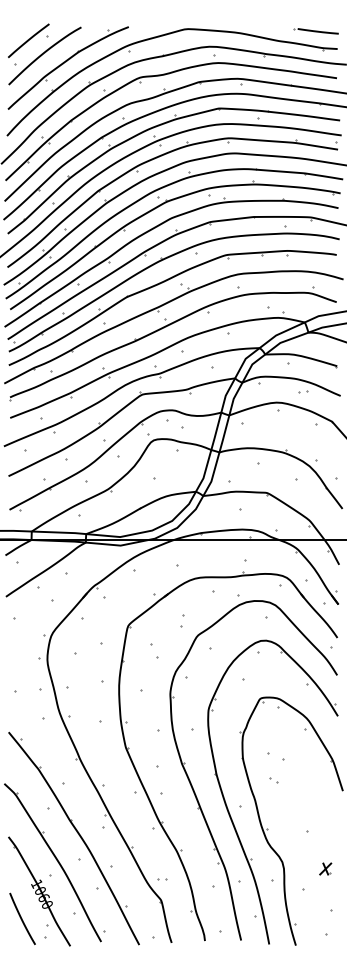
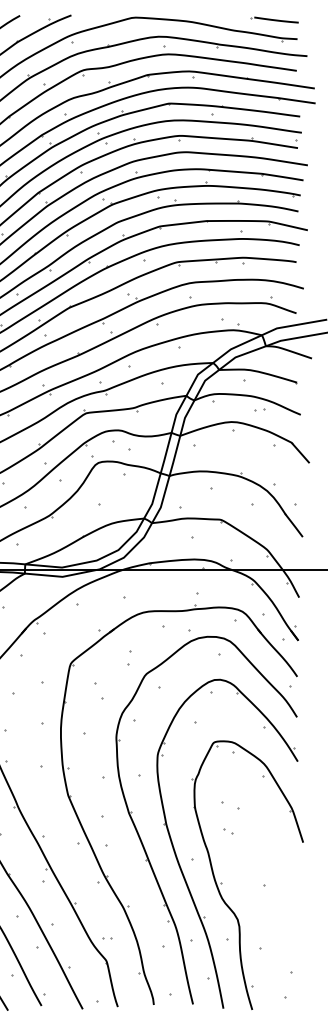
part: (325, 868) -> (284, 926), removed

